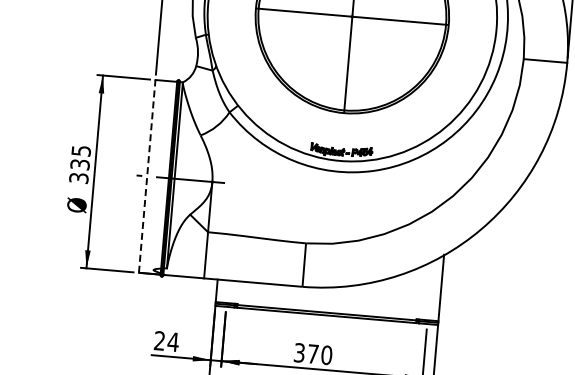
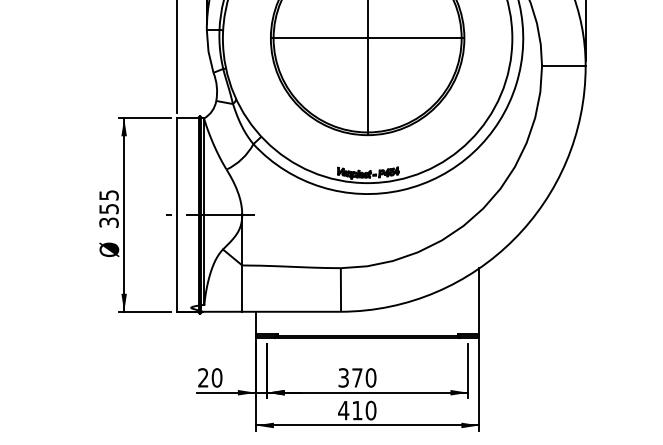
text: (79, 164) -> (108, 208), 335 -> 355
line: (146, 176) -> (176, 215), dashed -> solid
text: (172, 341) -> (216, 377), 24 -> 20

